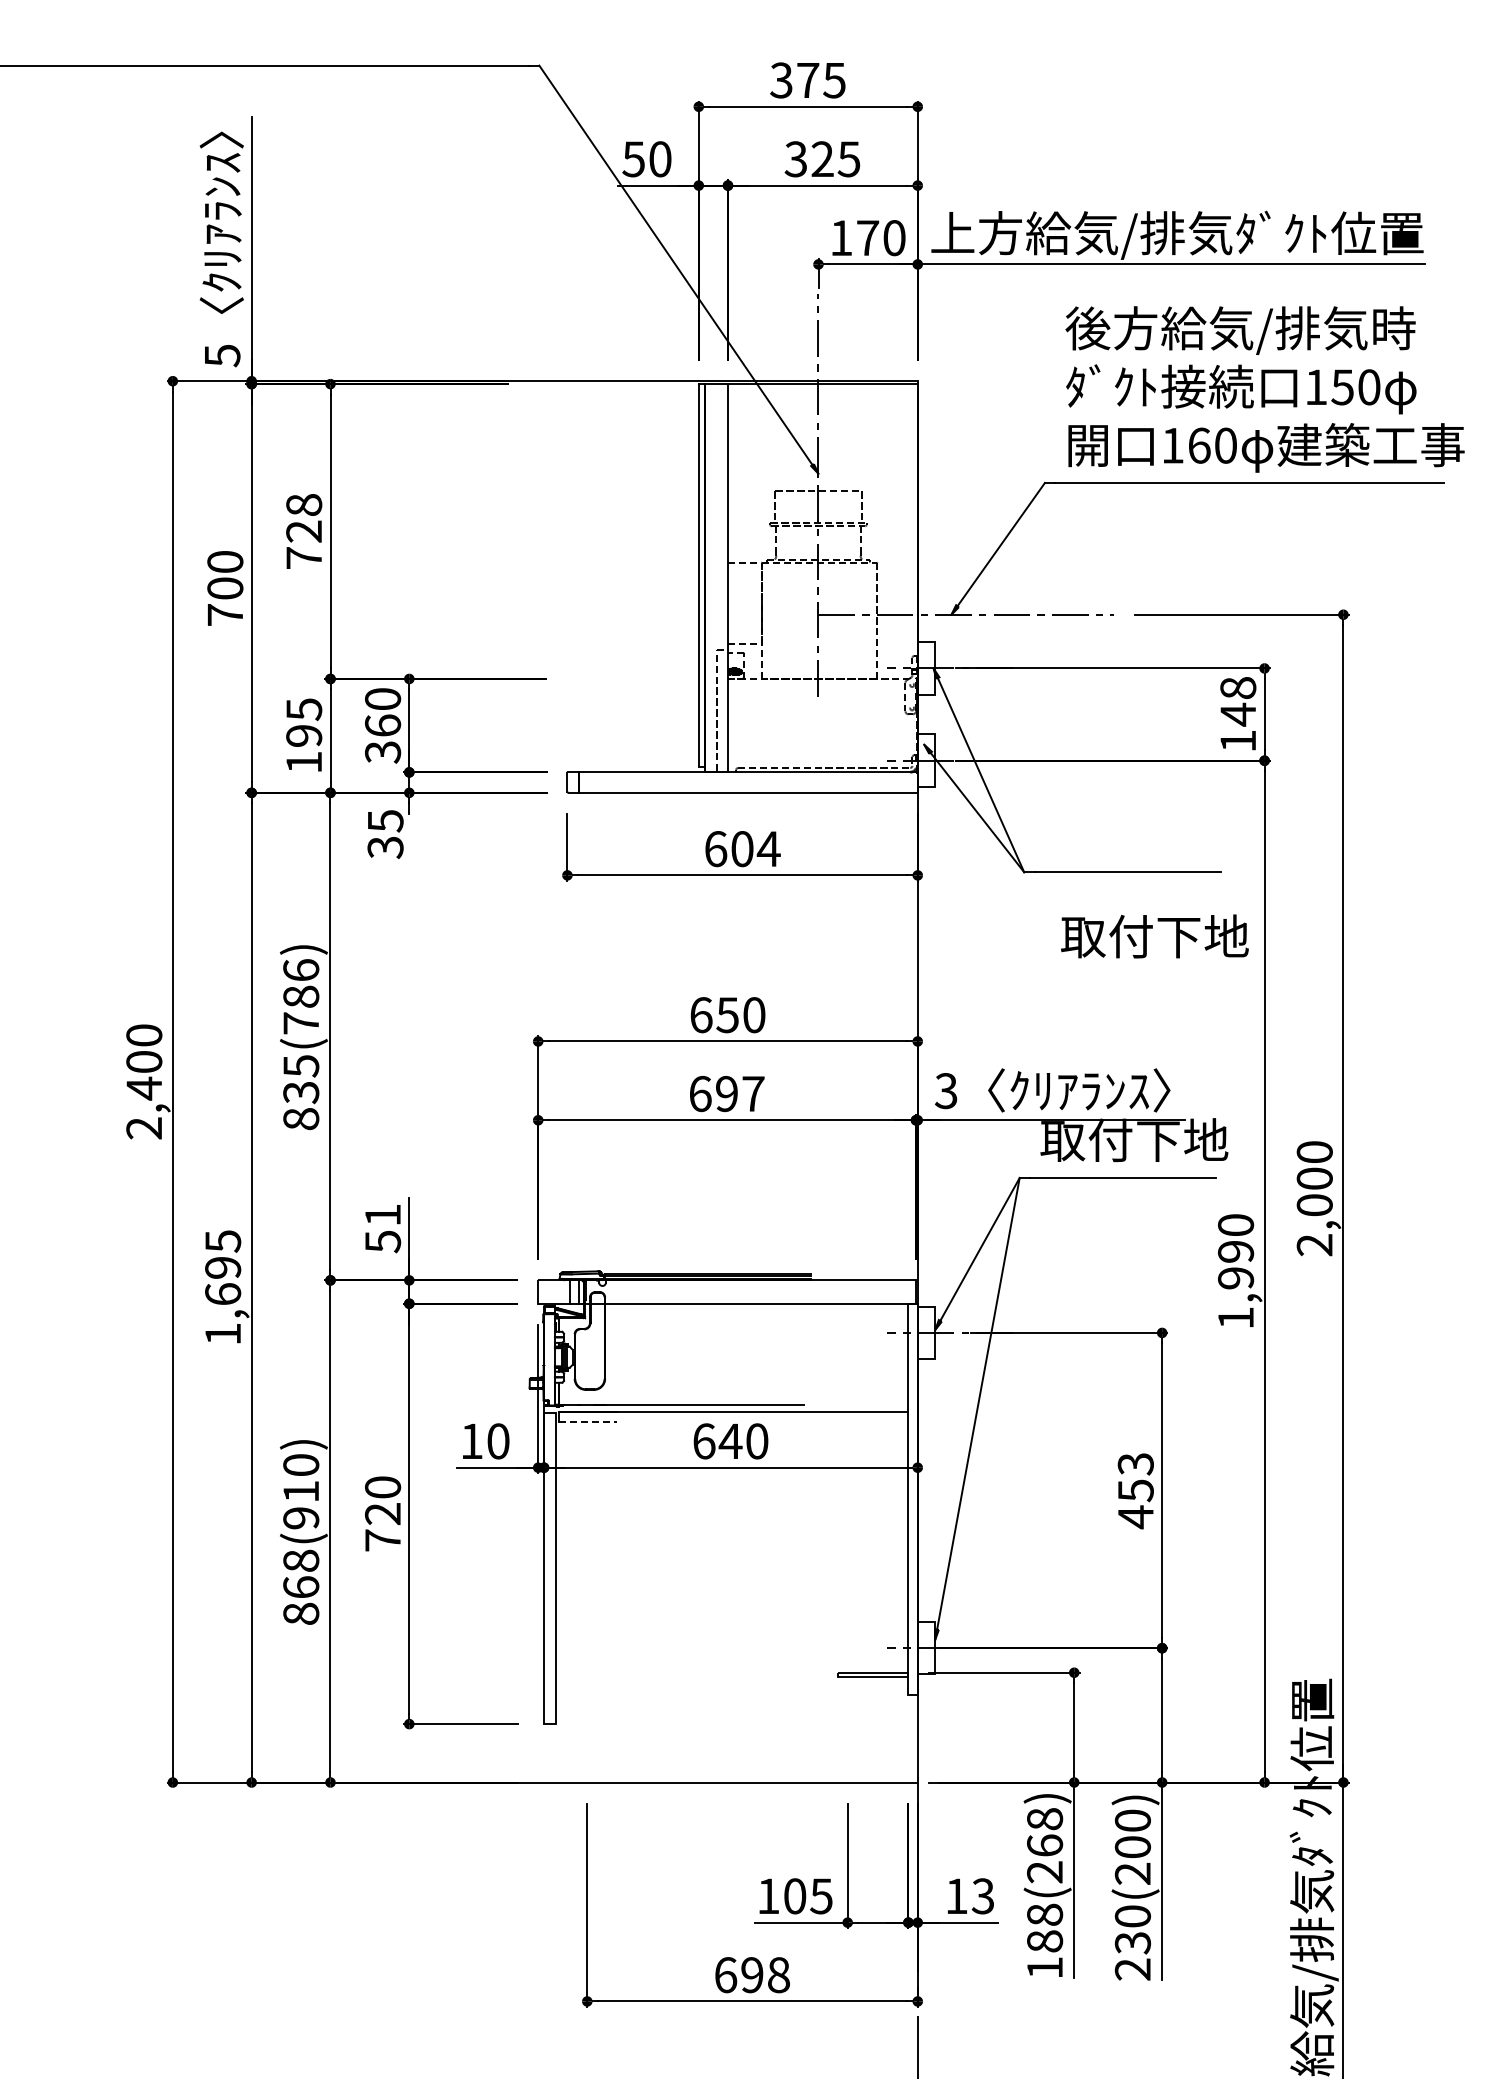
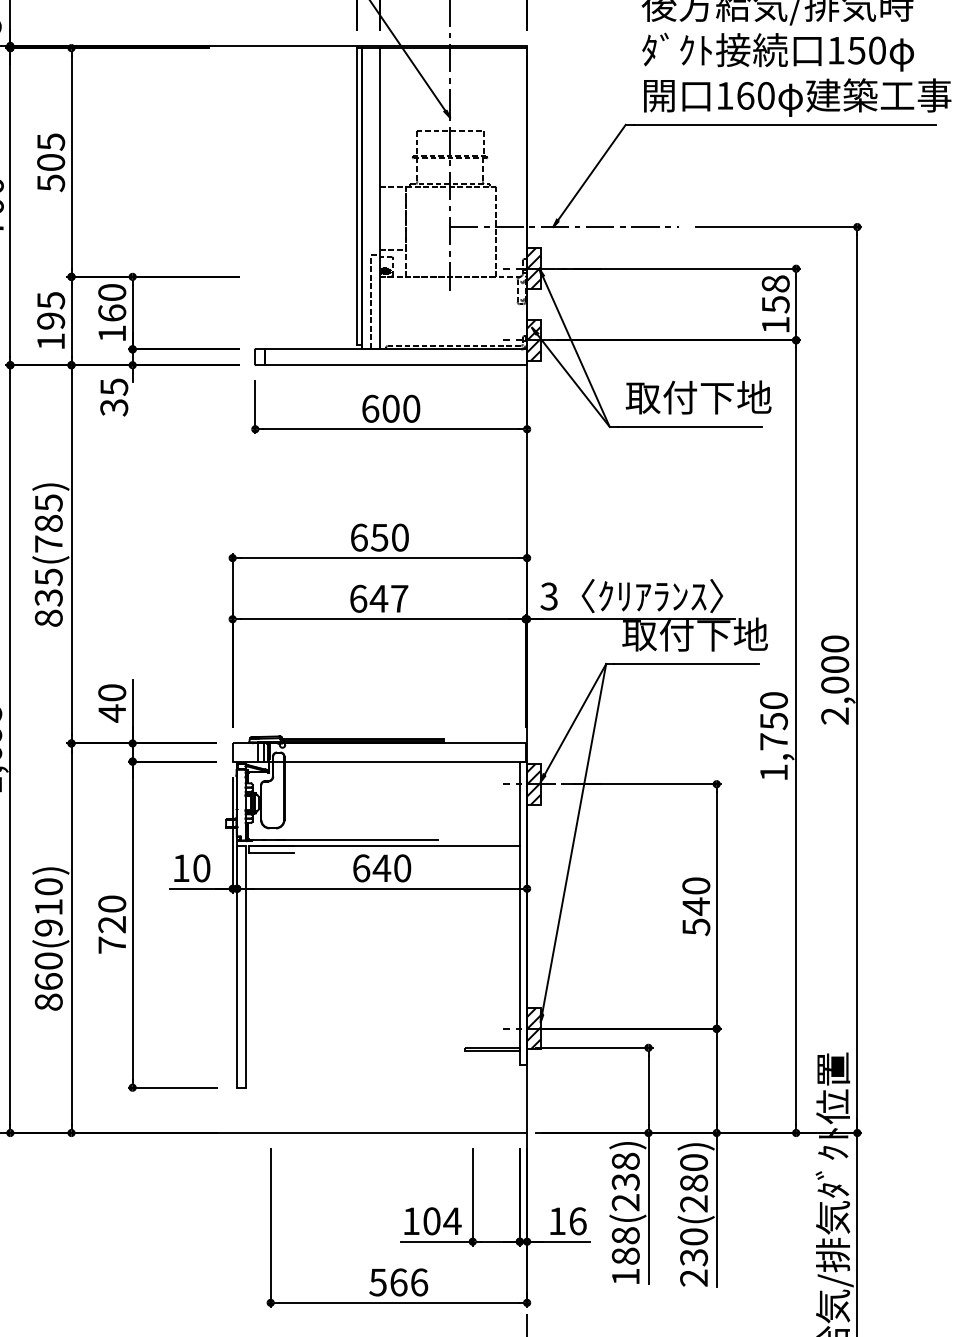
text: (304, 531) -> (51, 162), 728 -> 505
hatch: (926, 668) -> (533, 268), added
text: (1238, 714) -> (775, 304), 148 -> 158
text: (383, 752) -> (112, 333), 360 -> 160
hatch: (926, 760) -> (533, 340), added
text: (768, 849) -> (411, 409), 604 -> 600
text: (1154, 936) -> (698, 397), moved
text: (301, 970) -> (49, 503), 835(786) -> 835(785)
text: (726, 1093) -> (378, 598), 697 -> 647
text: (383, 1228) -> (112, 703), 51 -> 40
text: (1236, 1265) -> (774, 731), 1,990 -> 1,750
hatch: (926, 1332) -> (533, 783), added
line: (588, 1421) -> (271, 852), dashed -> solid
text: (1135, 1491) -> (696, 907), 453 -> 540
text: (301, 1560) -> (49, 960), 868(910) -> 860(910)
hatch: (926, 1647) -> (533, 1028), added
text: (1045, 1845) -> (626, 1181), 188(268) -> 188(238)
text: (1132, 1847) -> (693, 1183), 230(200) -> 230(280)
text: (821, 1896) -> (452, 1221), 105 -> 104
text: (982, 1896) -> (577, 1221), 13 -> 16
text: (752, 1975) -> (398, 1282), 698 -> 566

